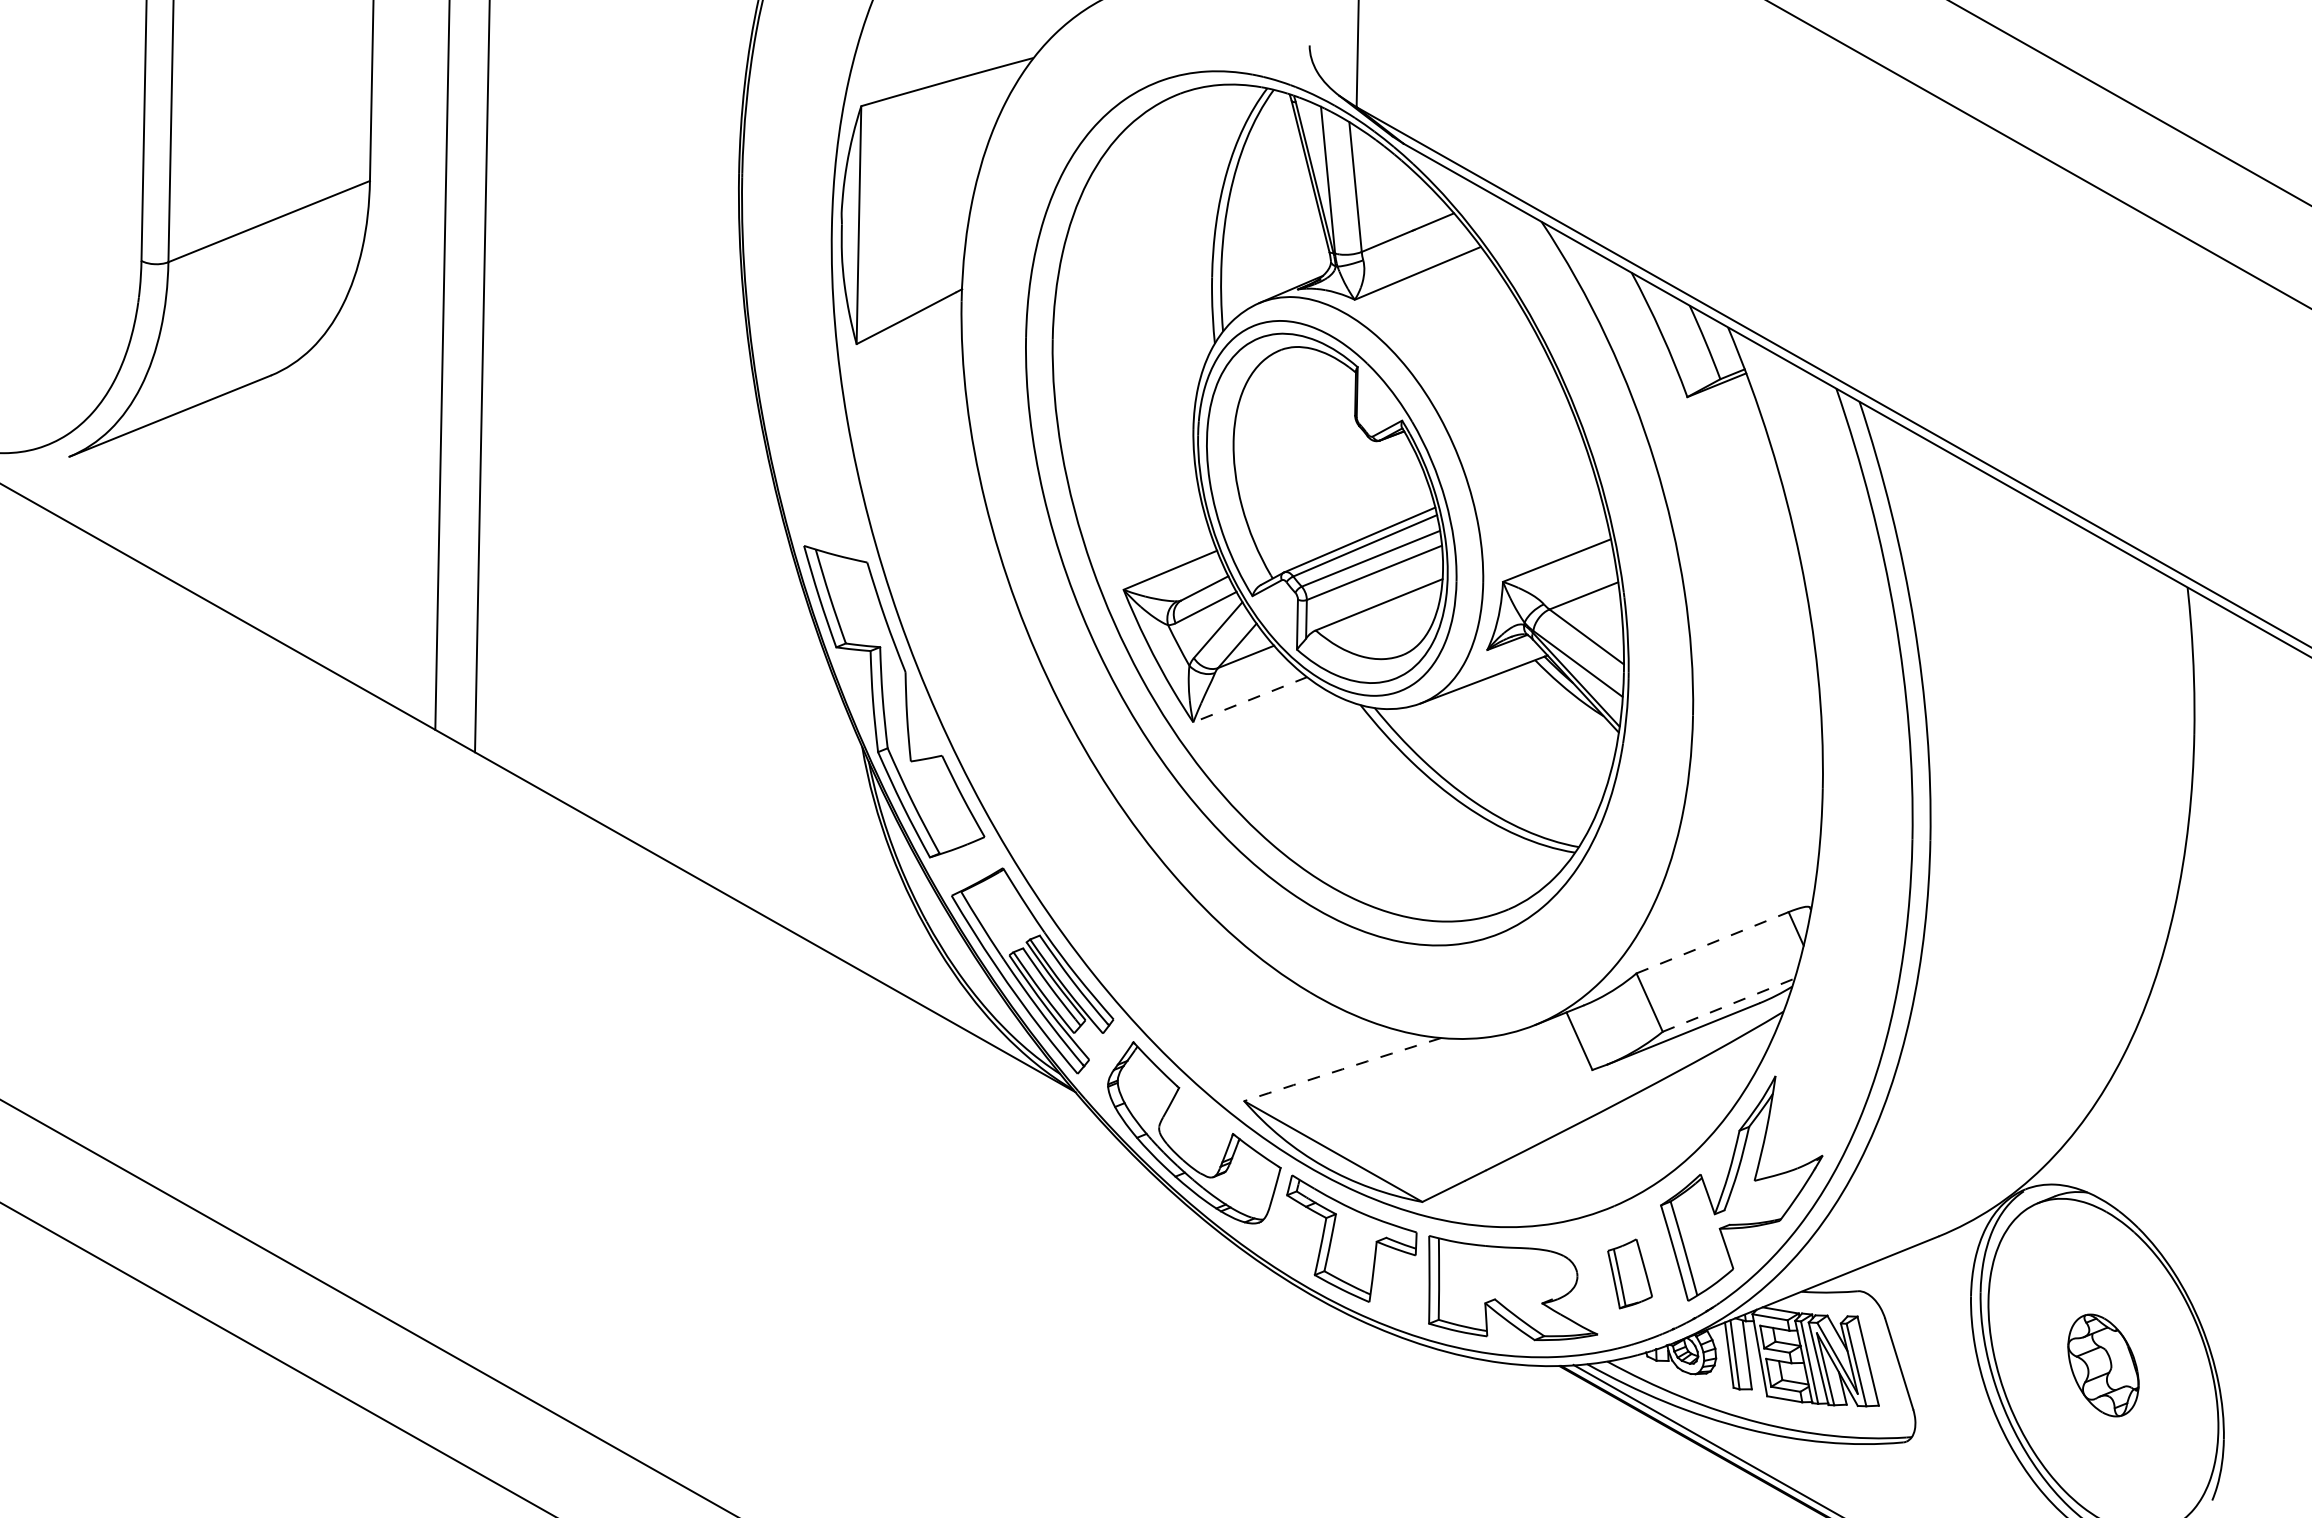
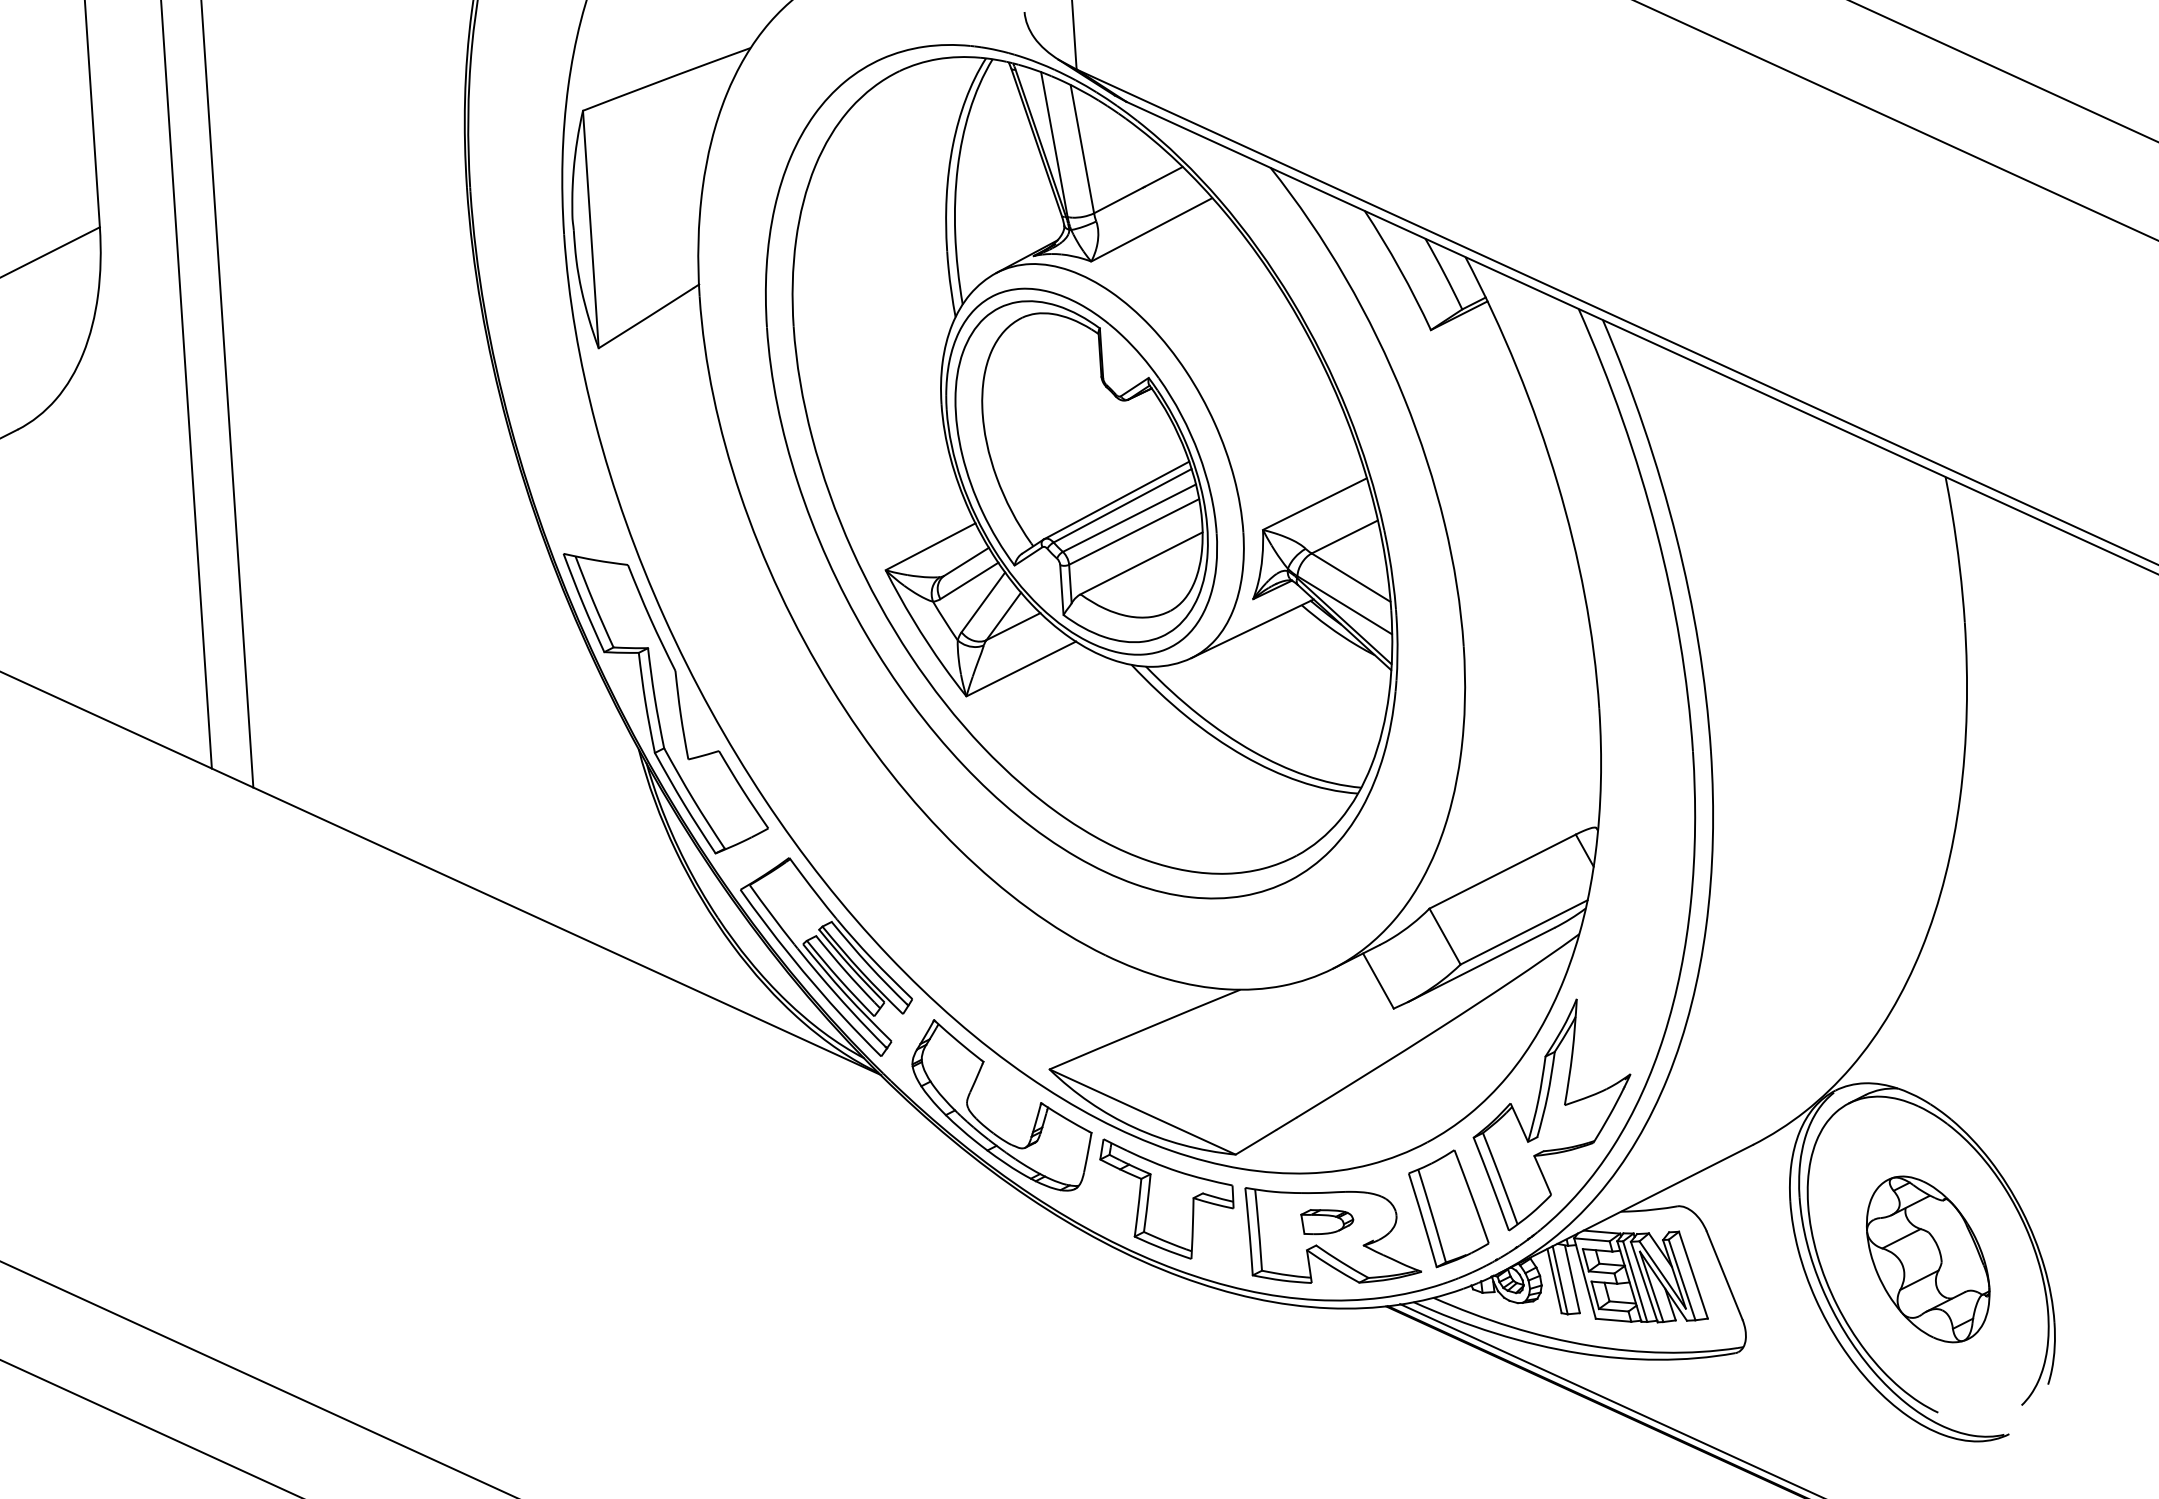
line: (1249, 699) -> (1020, 668), dashed -> solid
line: (1713, 942) -> (1503, 871), dashed -> solid
line: (1729, 1004) -> (1524, 931), dashed -> solid
arc: (1342, 1069) -> (1144, 1029), dashed -> solid
part: (1629, 1273) -> (1448, 1208), size x1.67
part: (1507, 1275) -> (1326, 1220), added
part: (2103, 1365) -> (1928, 1259), size x1.67

